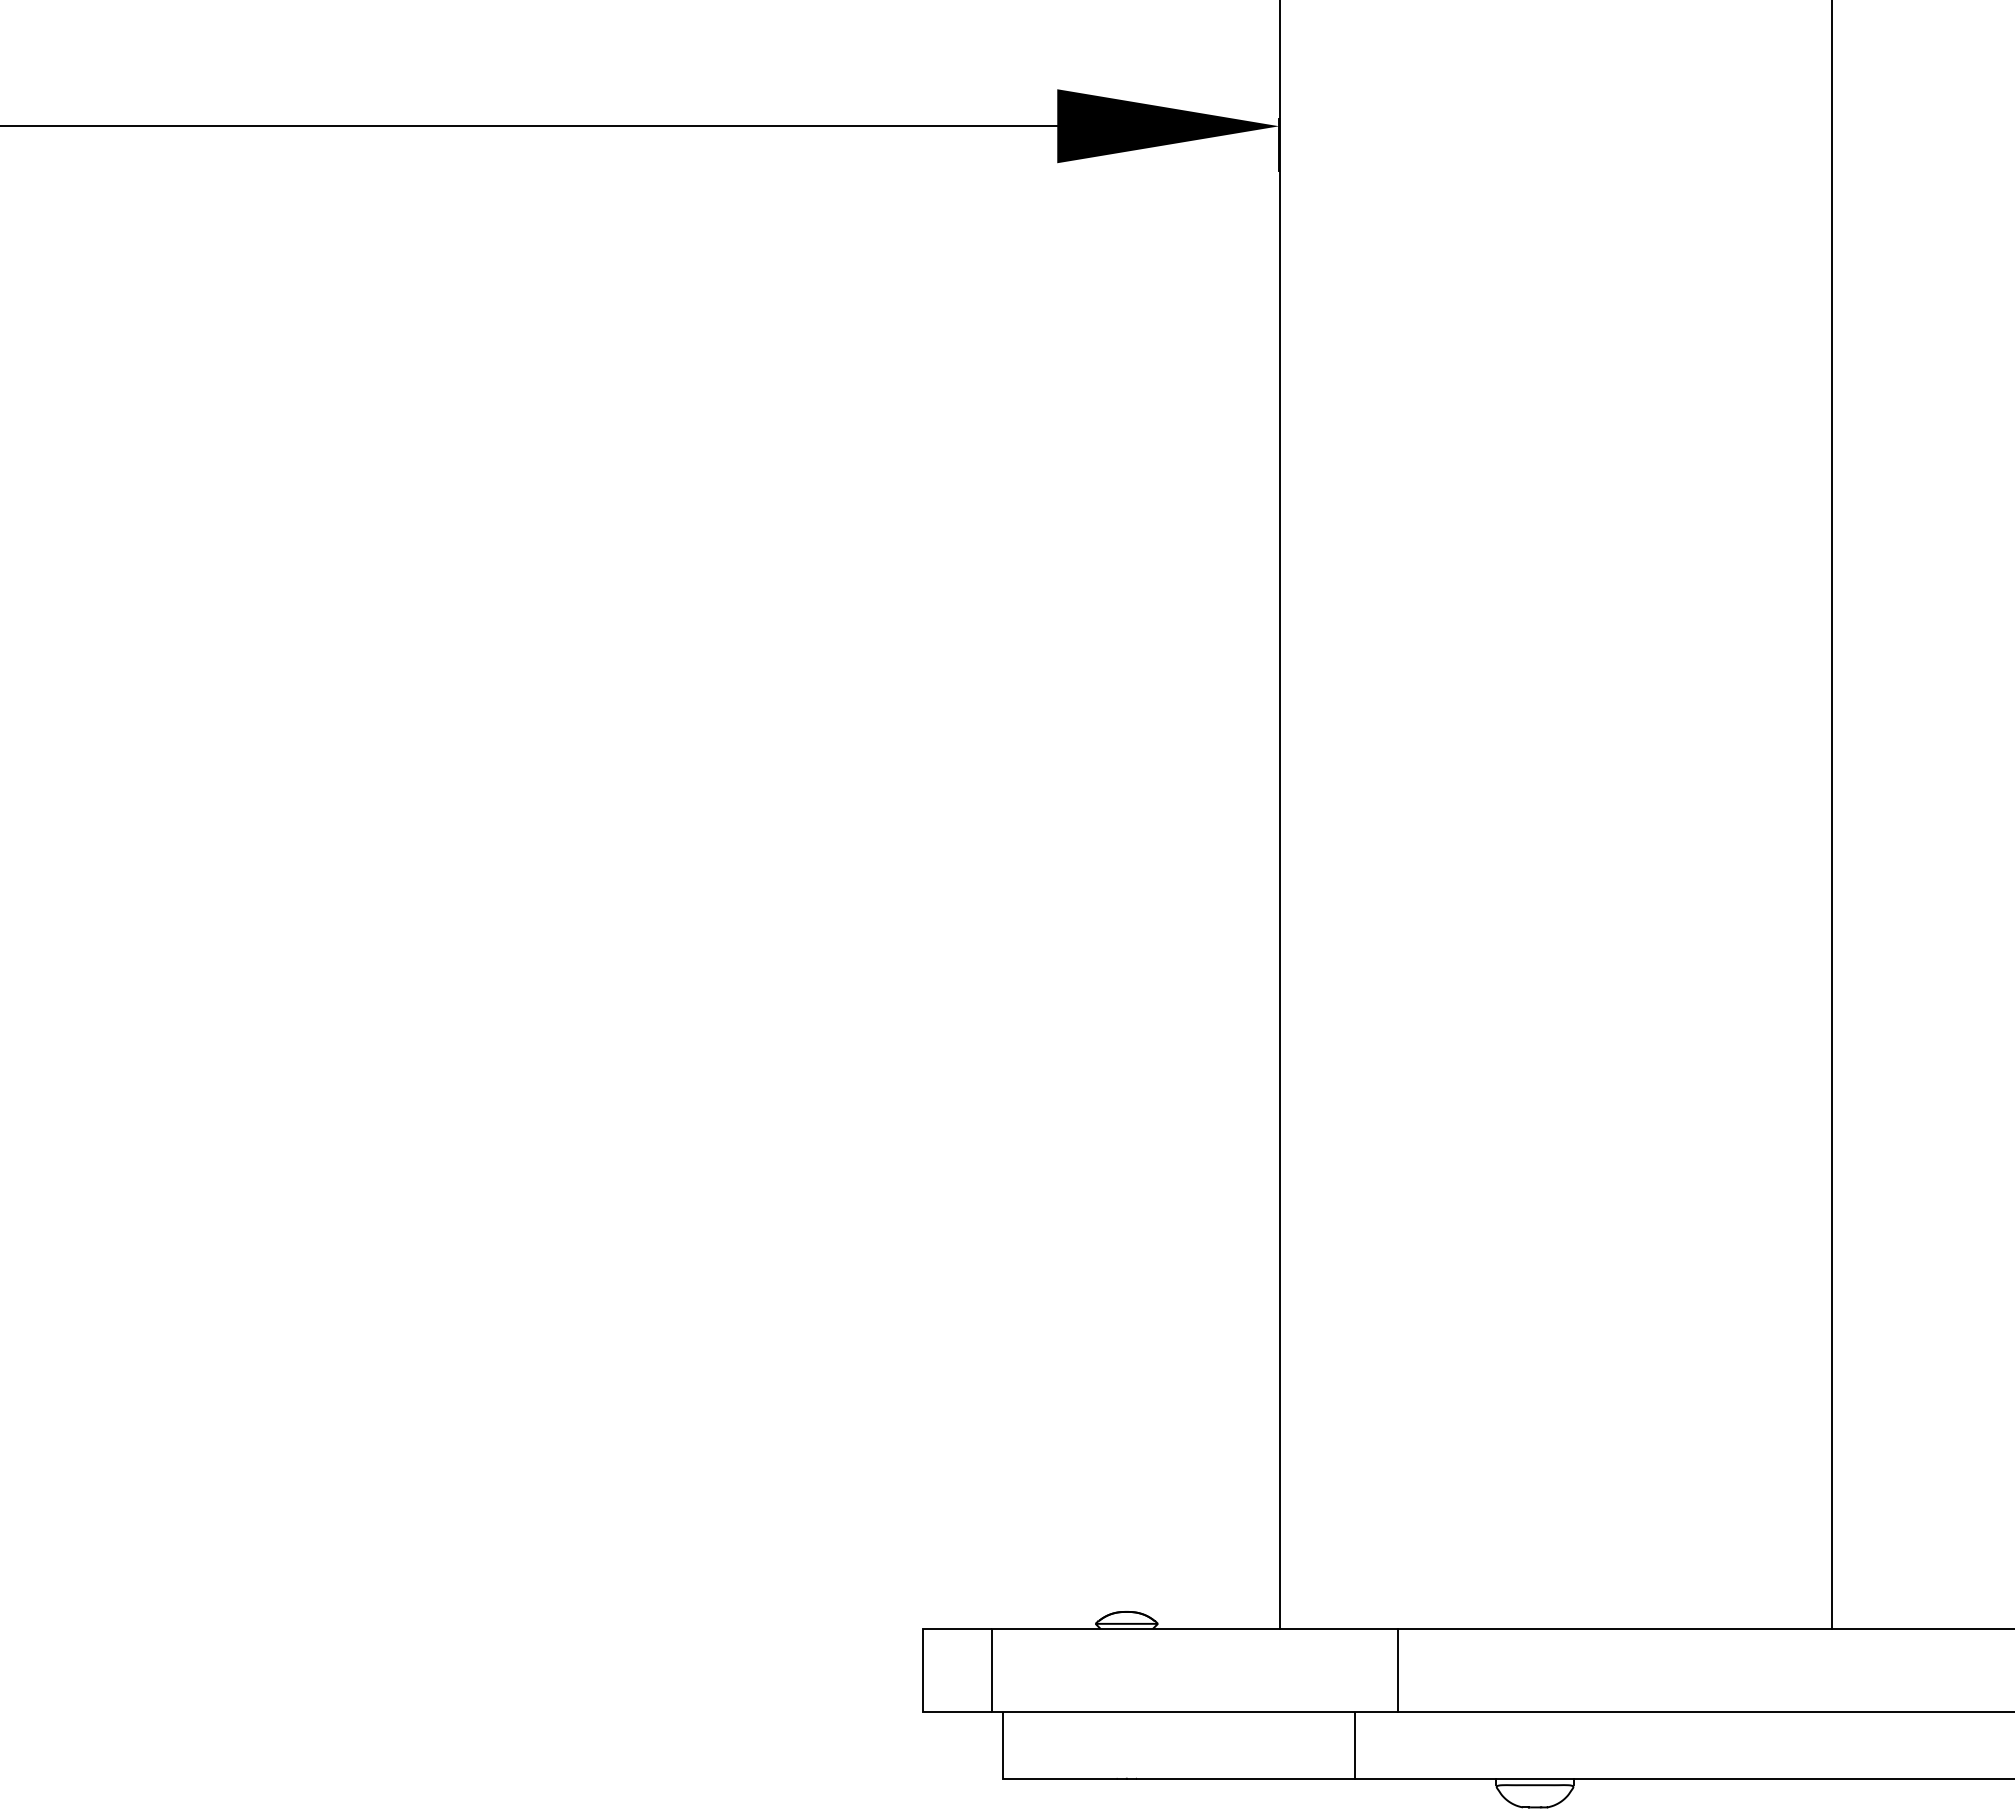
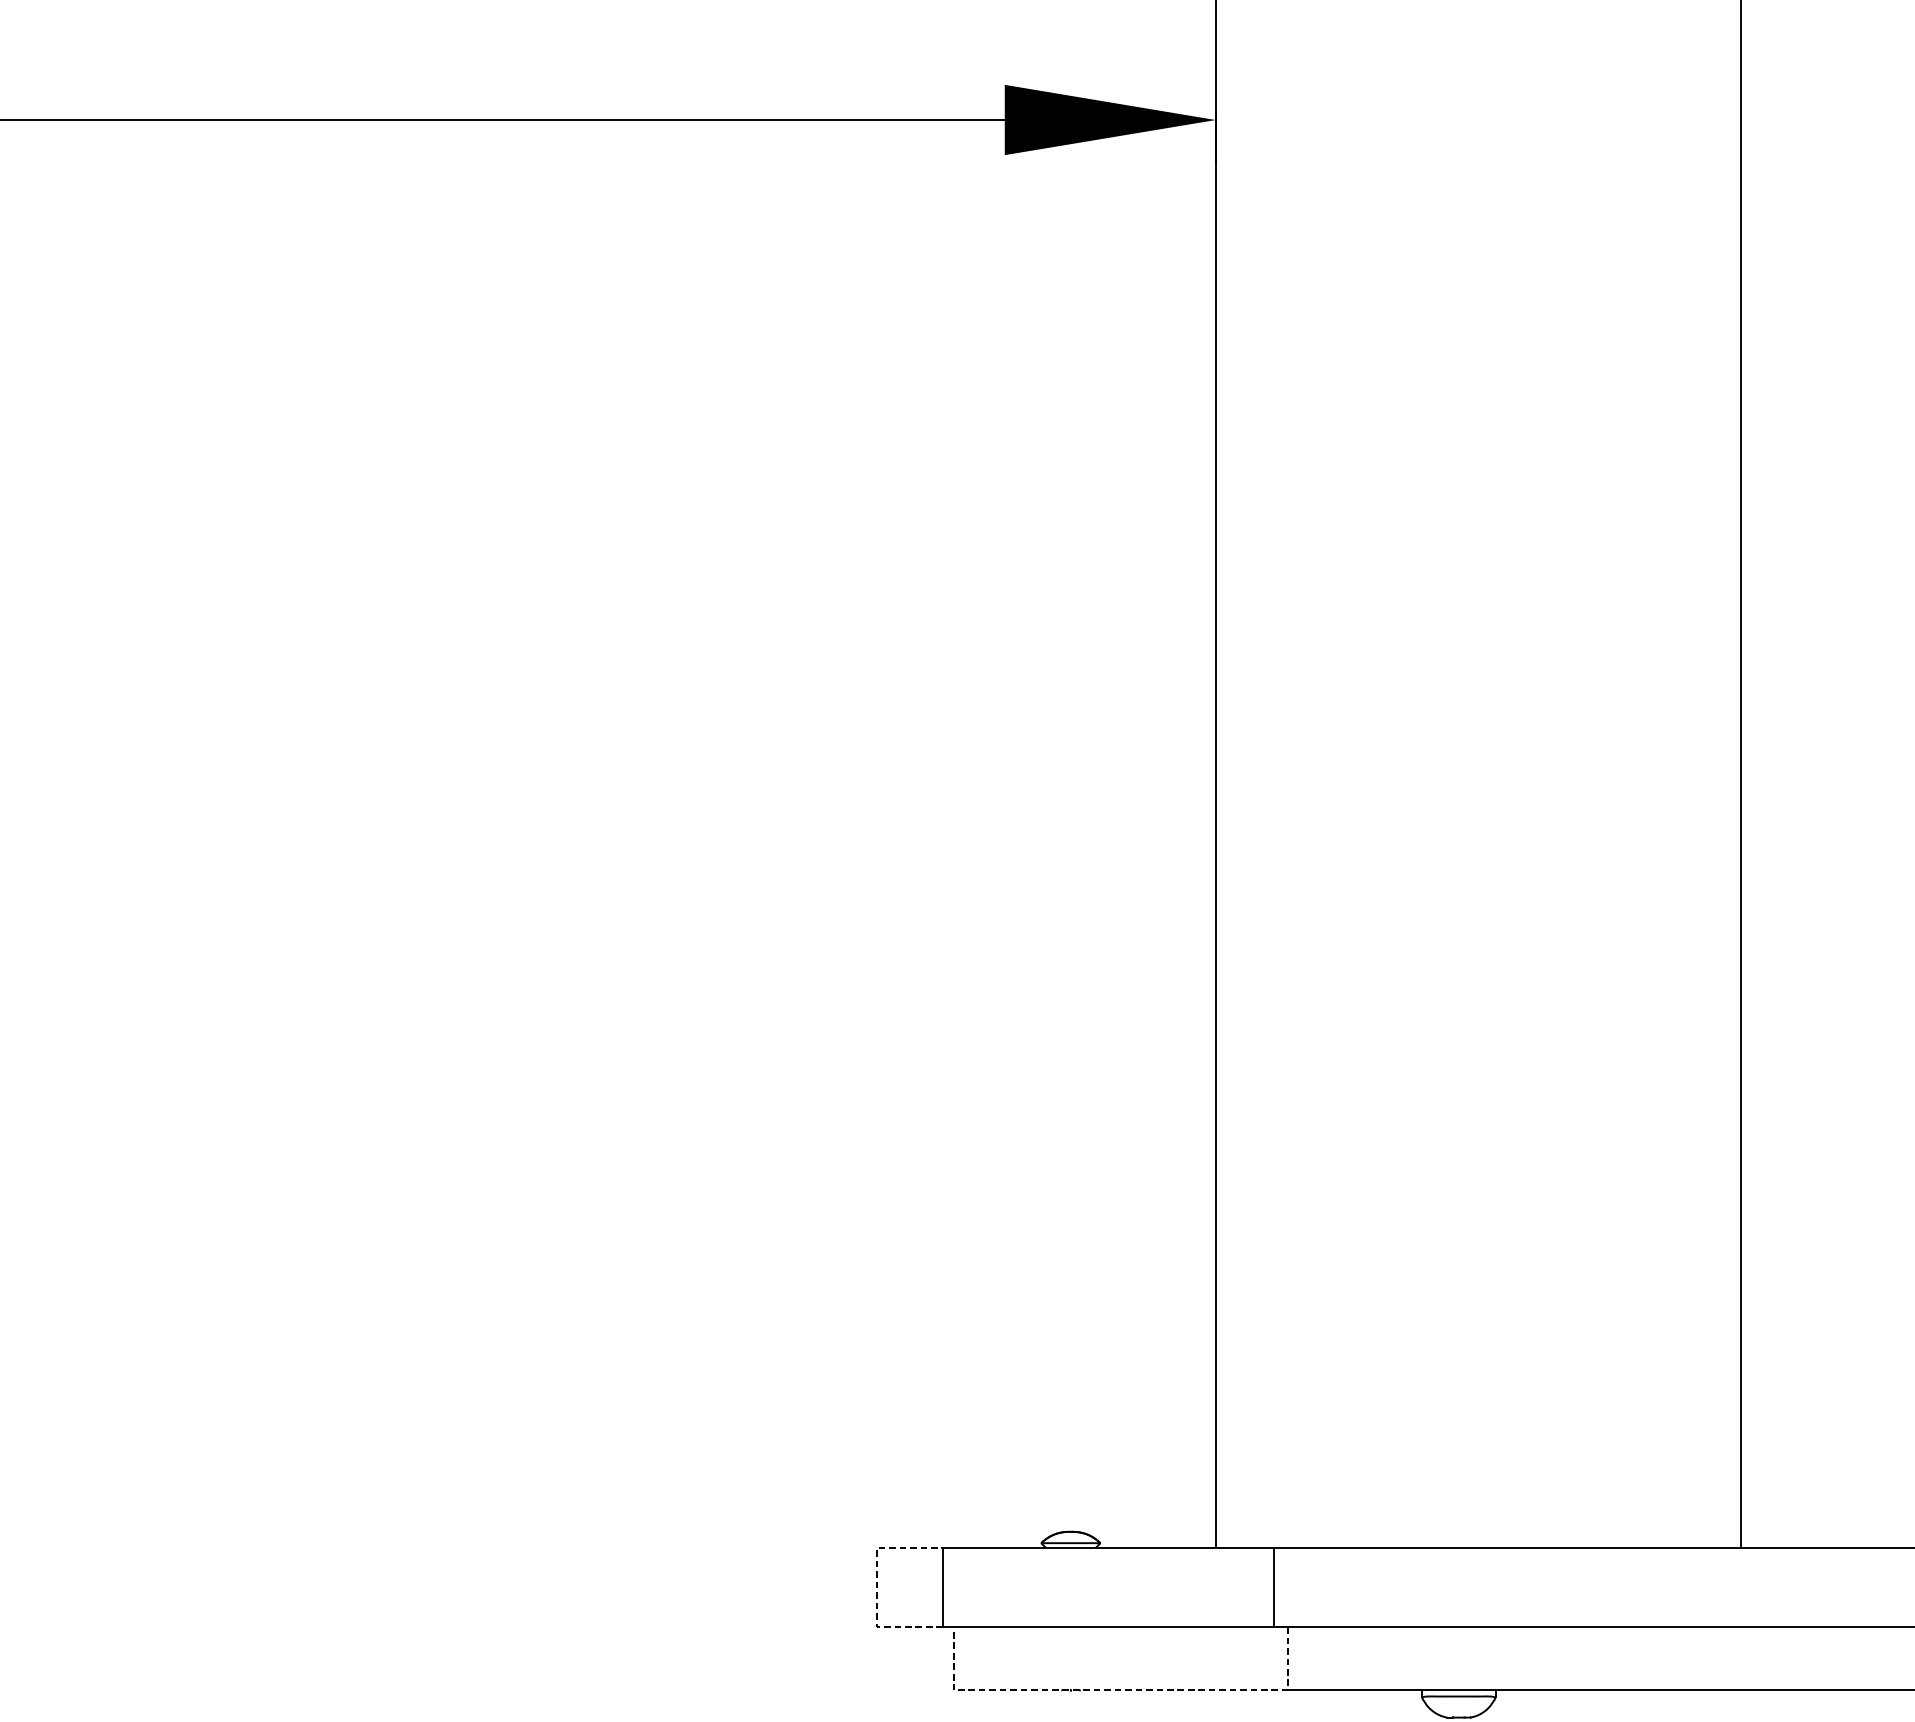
line: (923, 1670) -> (877, 1587), solid -> dashed
line: (1397, 1670) -> (1273, 1587), moved
line: (1179, 1778) -> (1120, 1690), solid -> dashed

